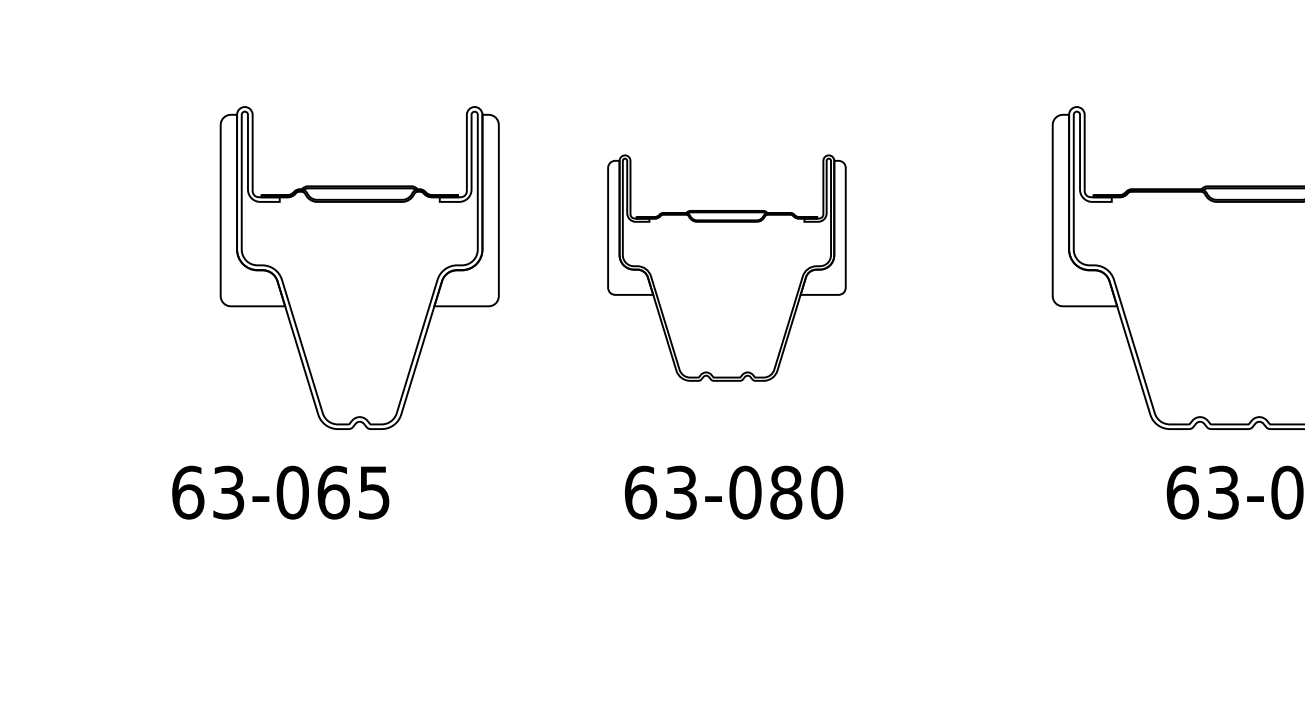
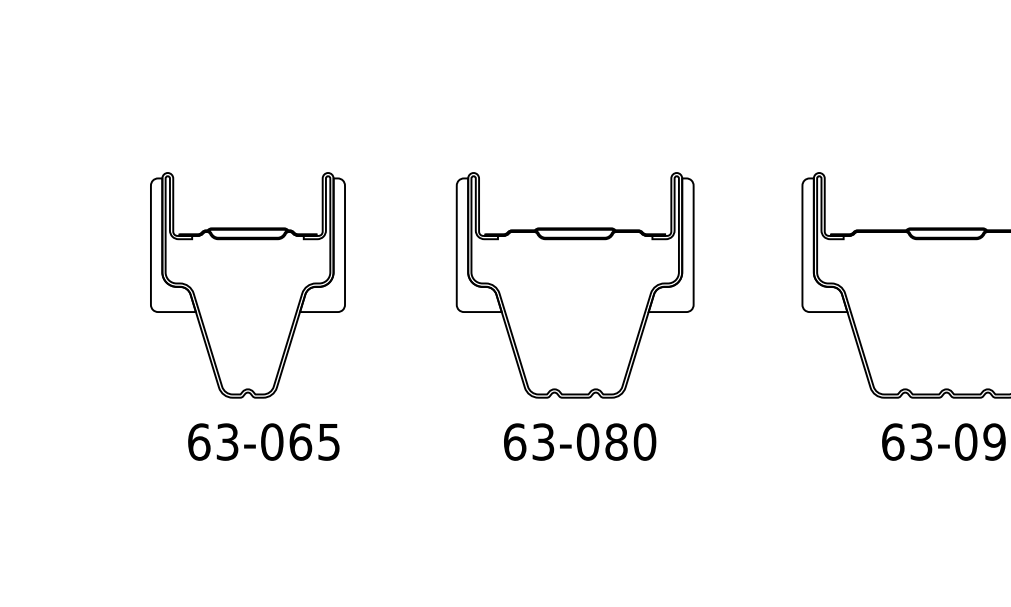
part: (359, 268) -> (247, 285), moved
part: (726, 268) -> (574, 285), size x1.43

